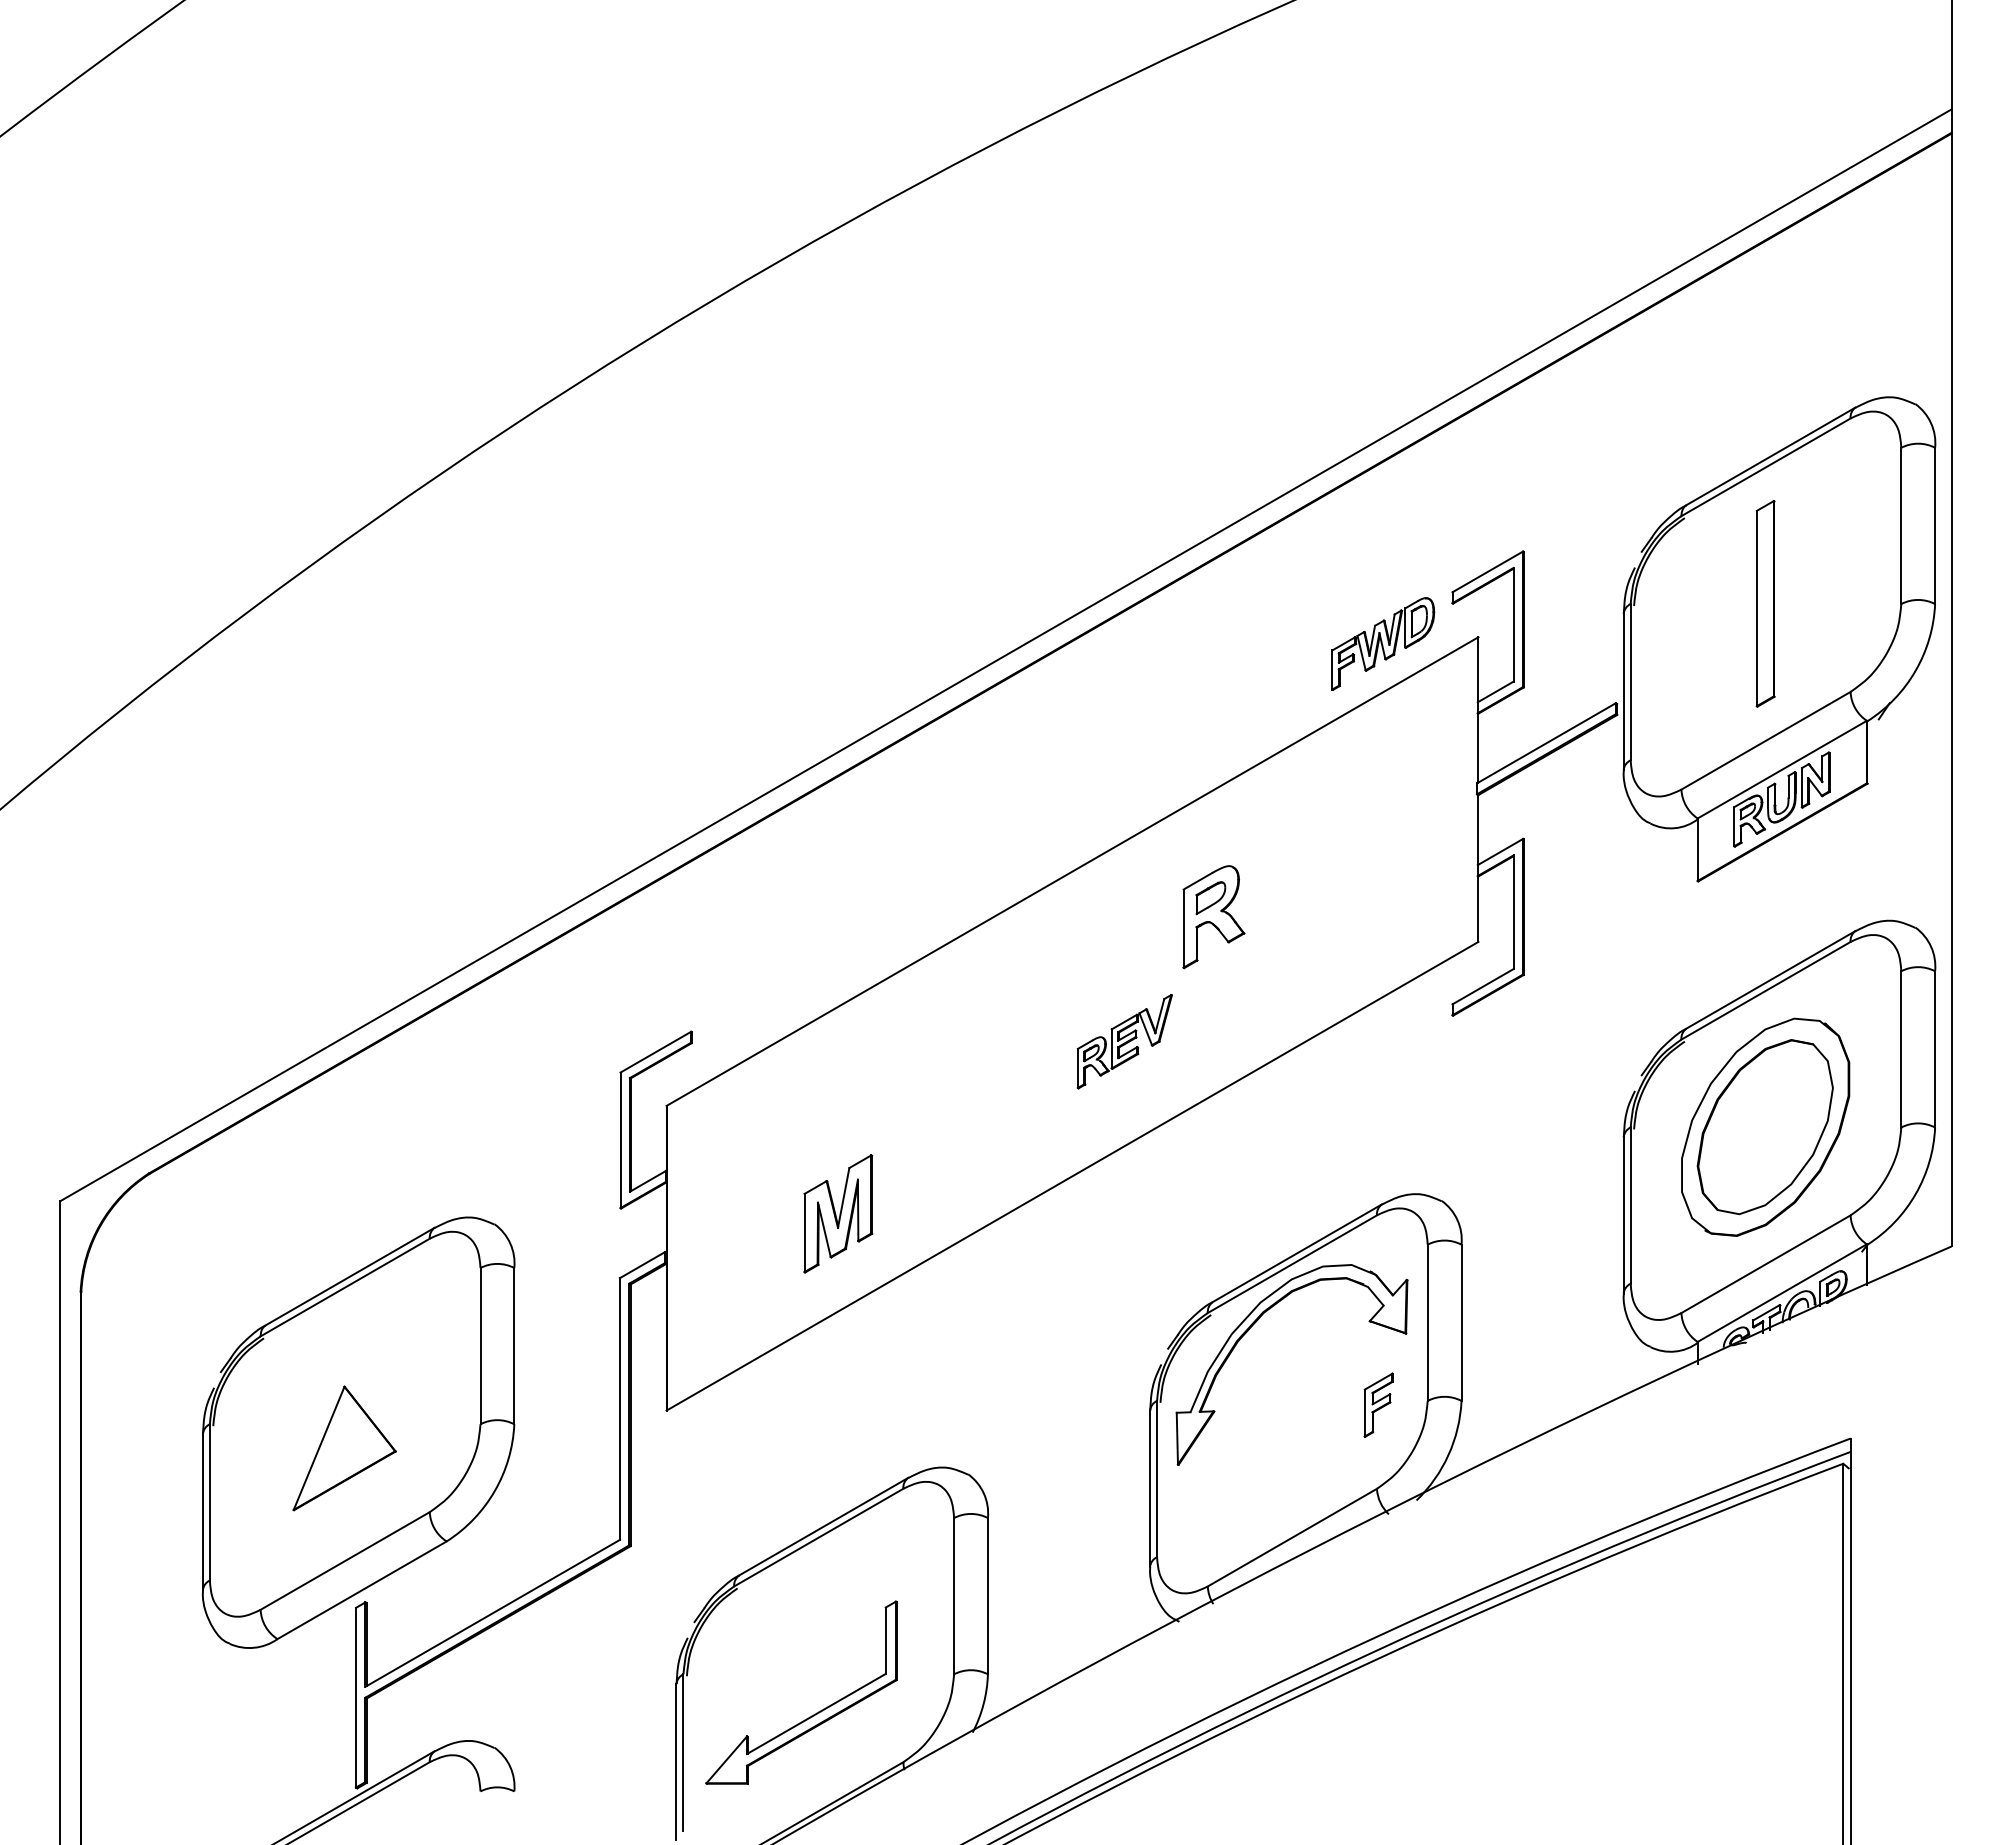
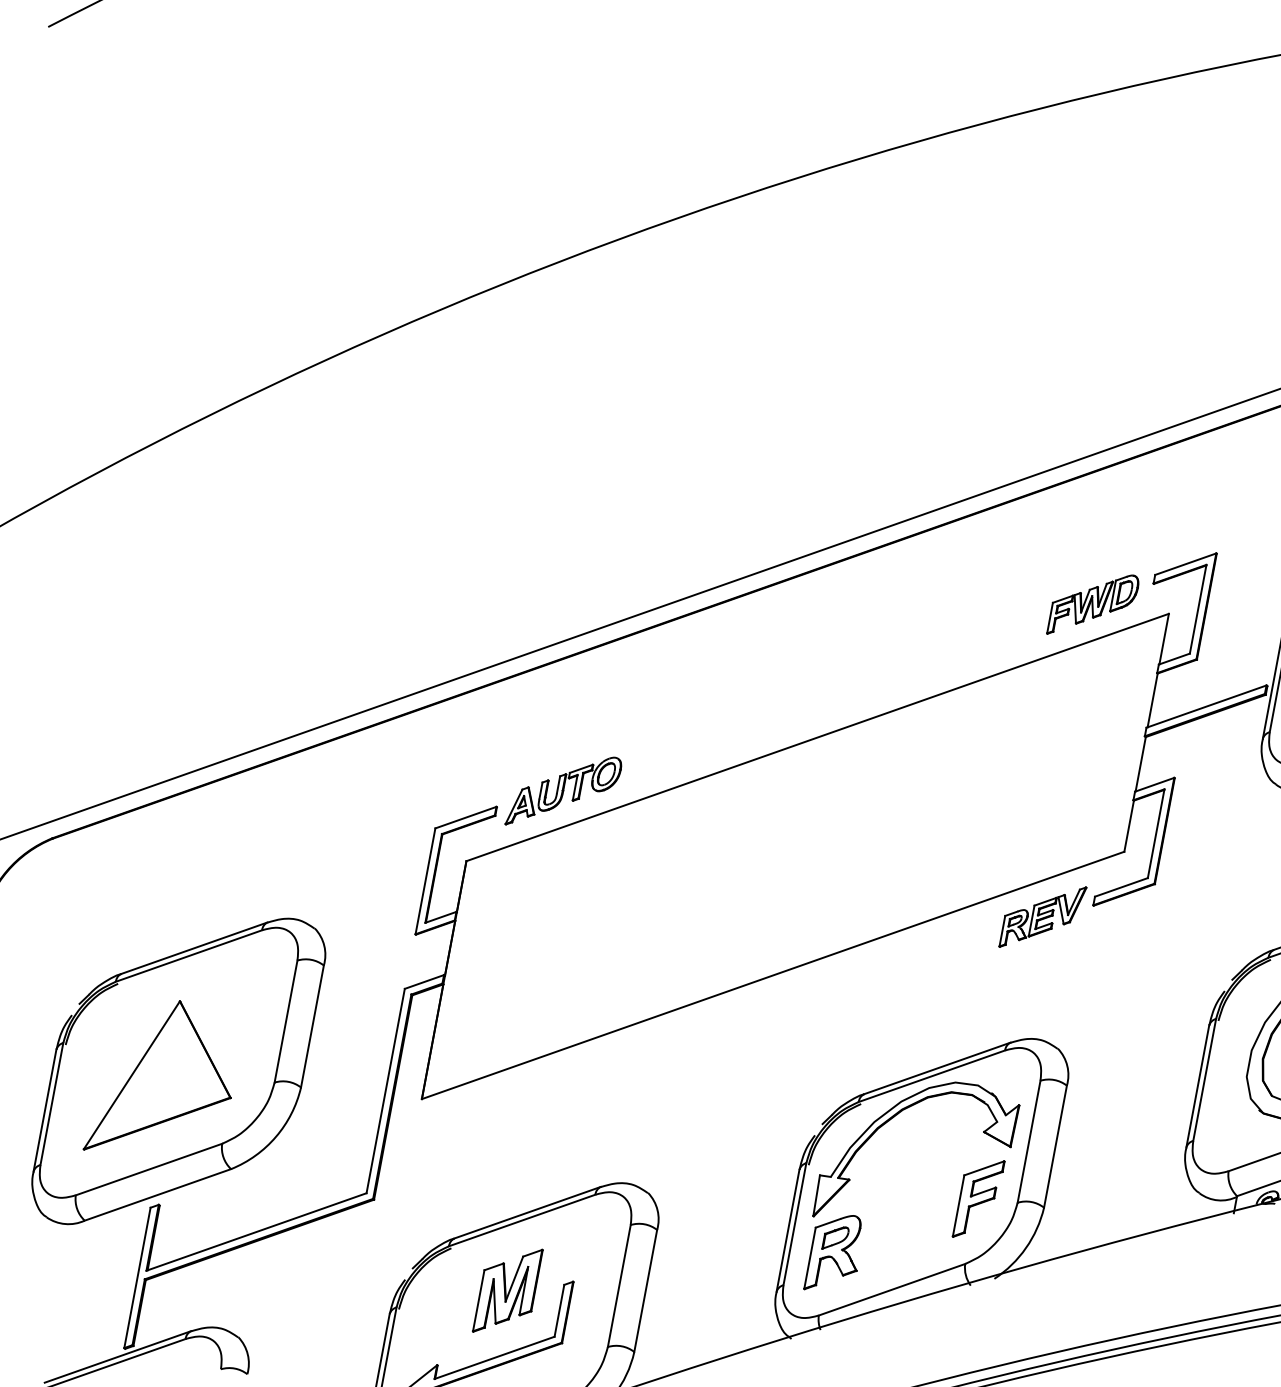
part: (1213, 917) -> (834, 1253), moved
part: (771, 997) -> (564, 791), added
part: (1124, 1041) -> (1042, 916), moved
part: (838, 1213) -> (508, 1290), moved
part: (1378, 1404) -> (978, 1198), size x1.67
part: (344, 1448) -> (164, 1081), size x1.67

